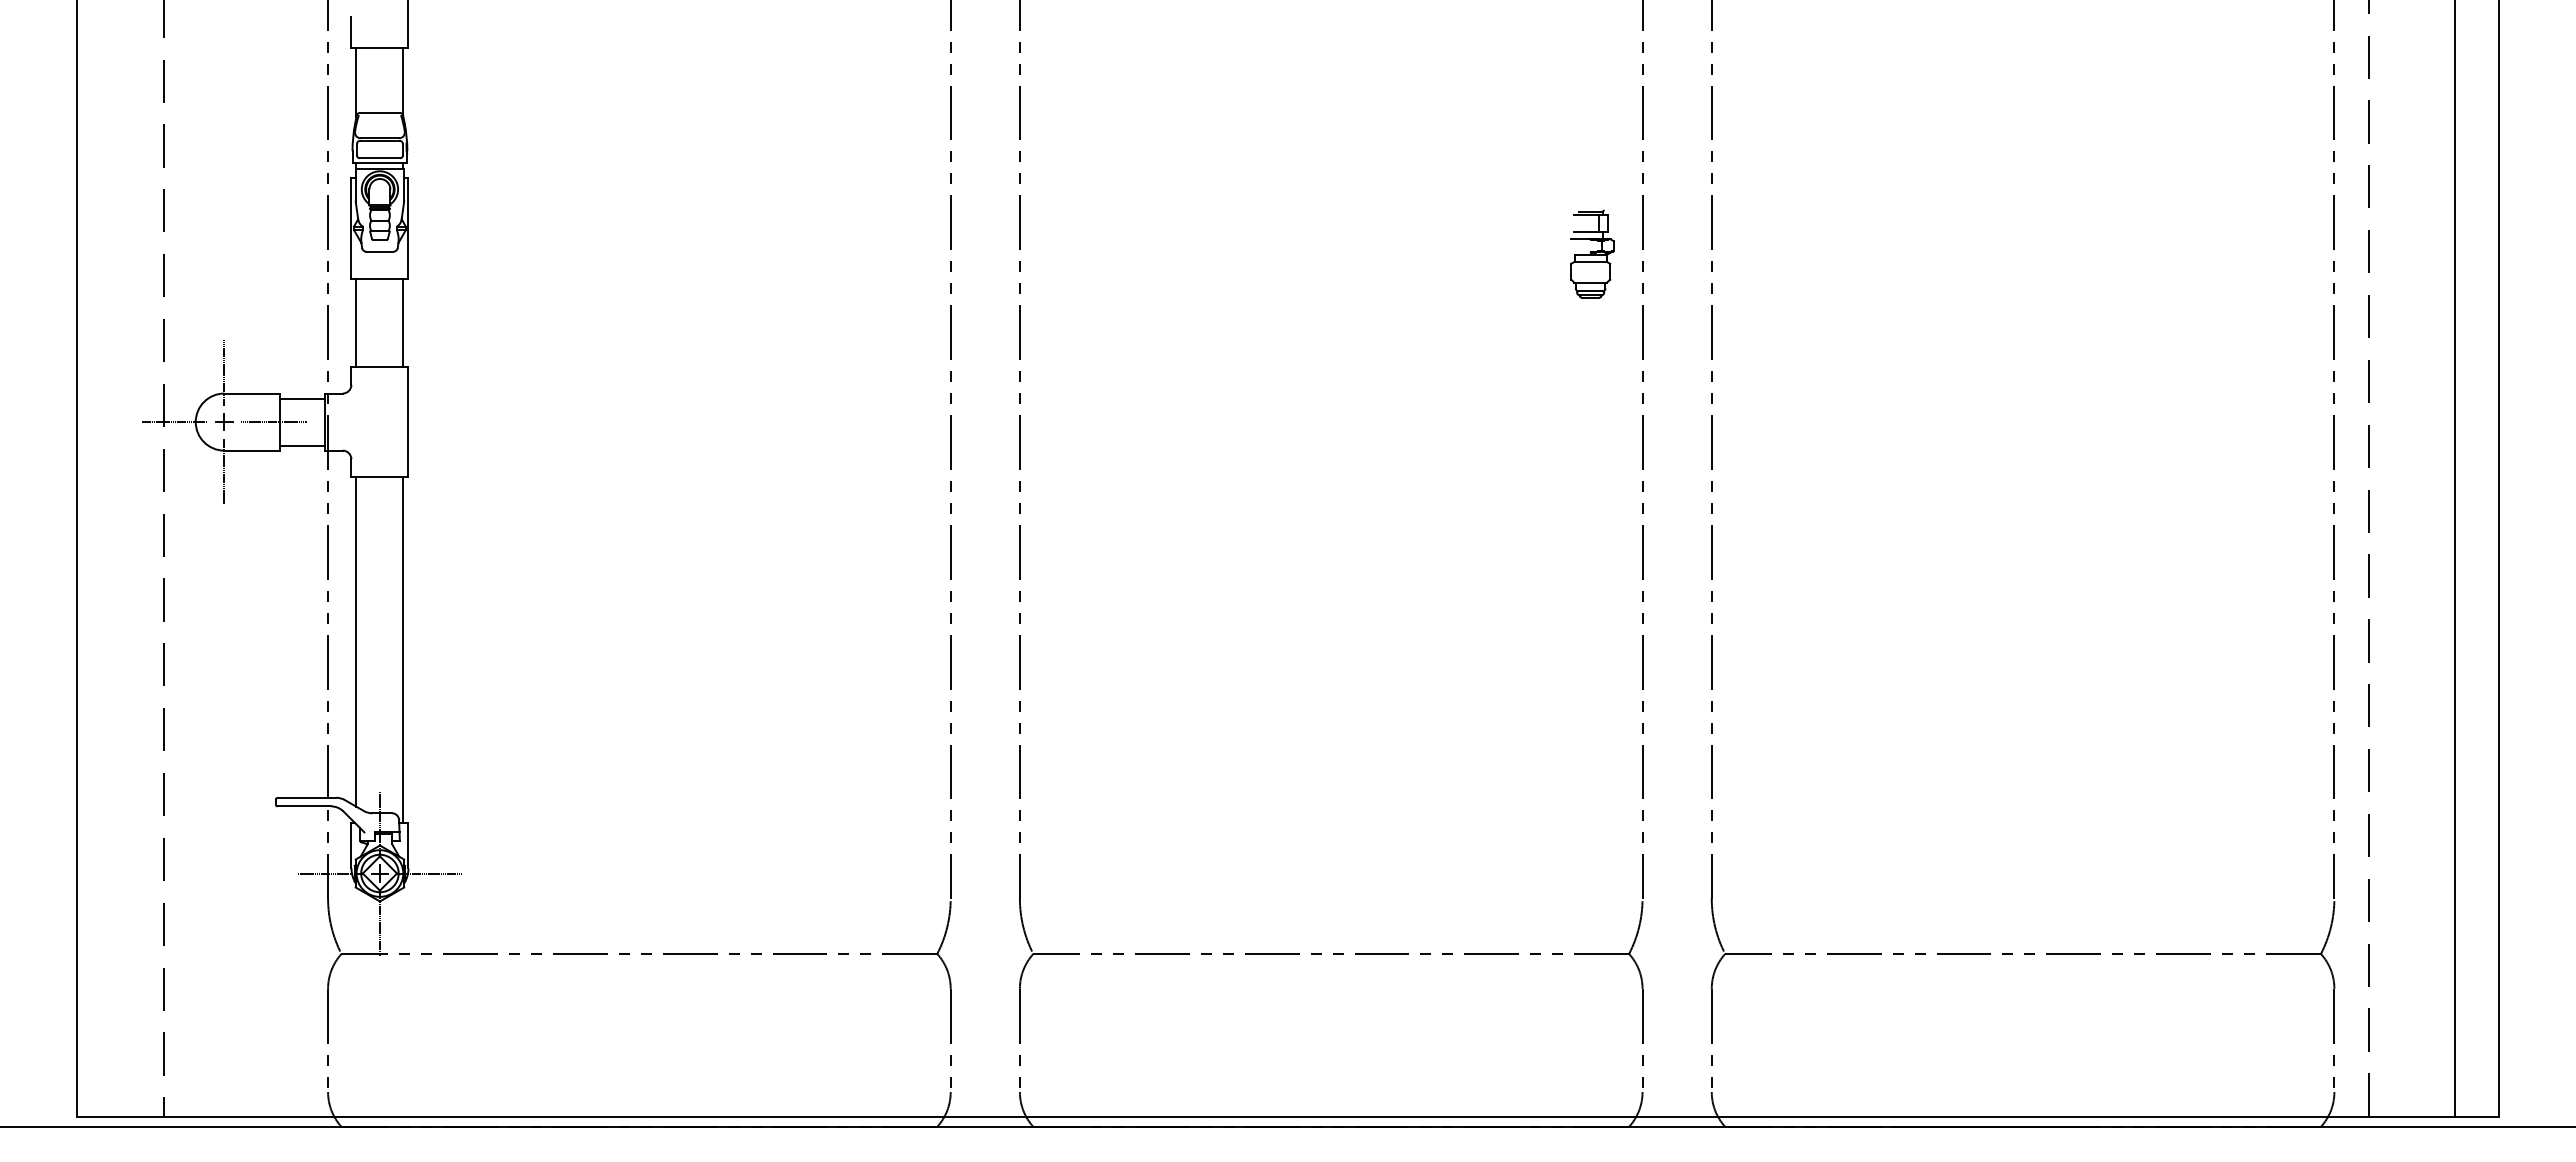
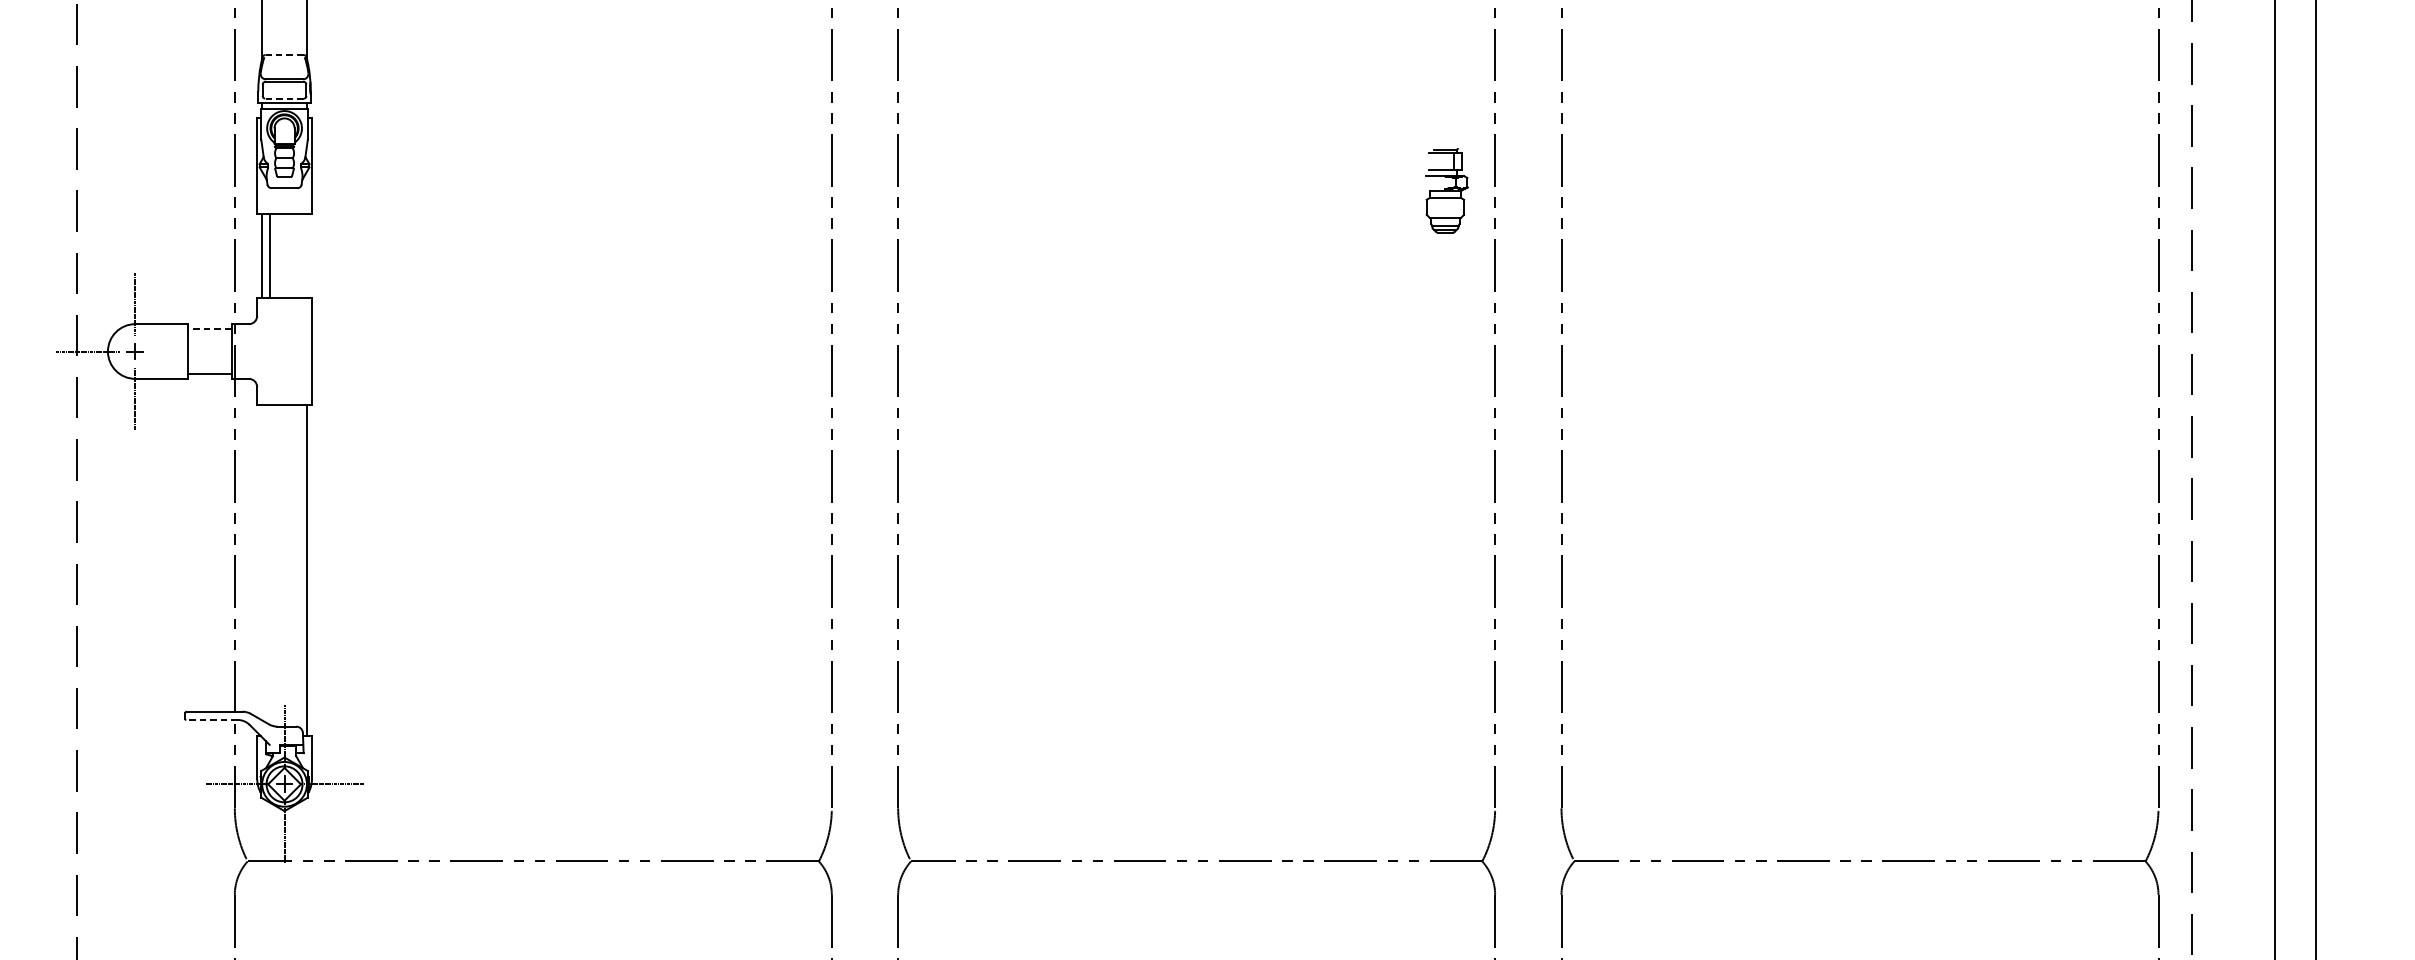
line: (379, 112) -> (284, 54), solid -> dashed
line: (379, 158) -> (284, 98), solid -> dashed
line: (403, 322) -> (269, 256), moved
line: (301, 398) -> (209, 328), solid -> dashed
line: (273, 422) -> (182, 351), removed
line: (356, 641) -> (262, 561), removed
line: (304, 806) -> (212, 720), solid -> dashed

